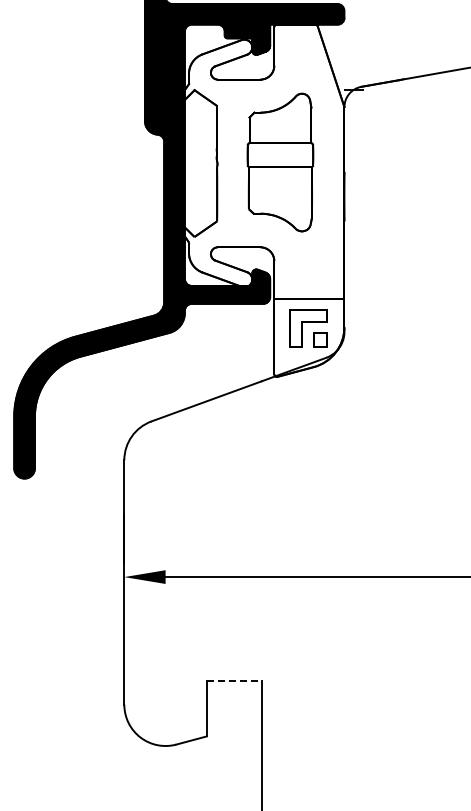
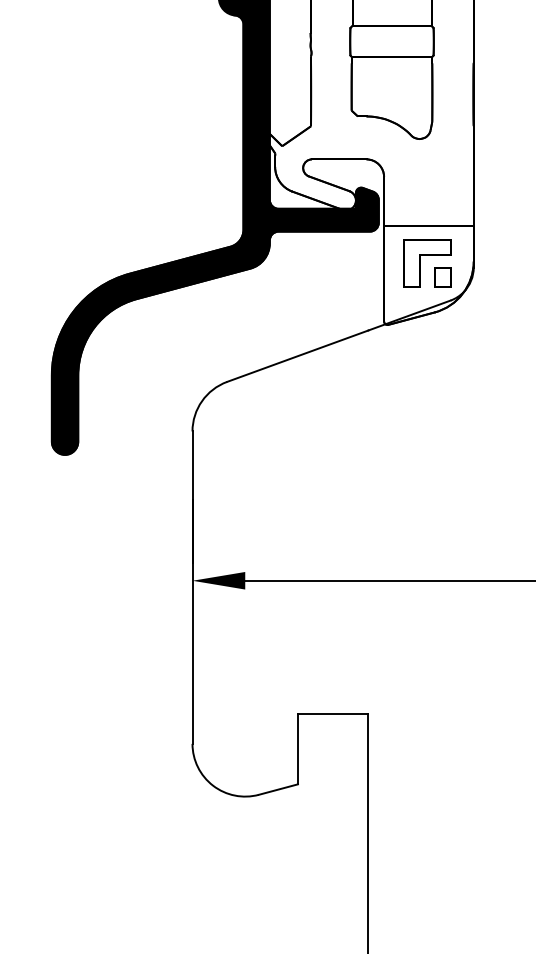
line: (234, 681) -> (333, 714), dashed -> solid

